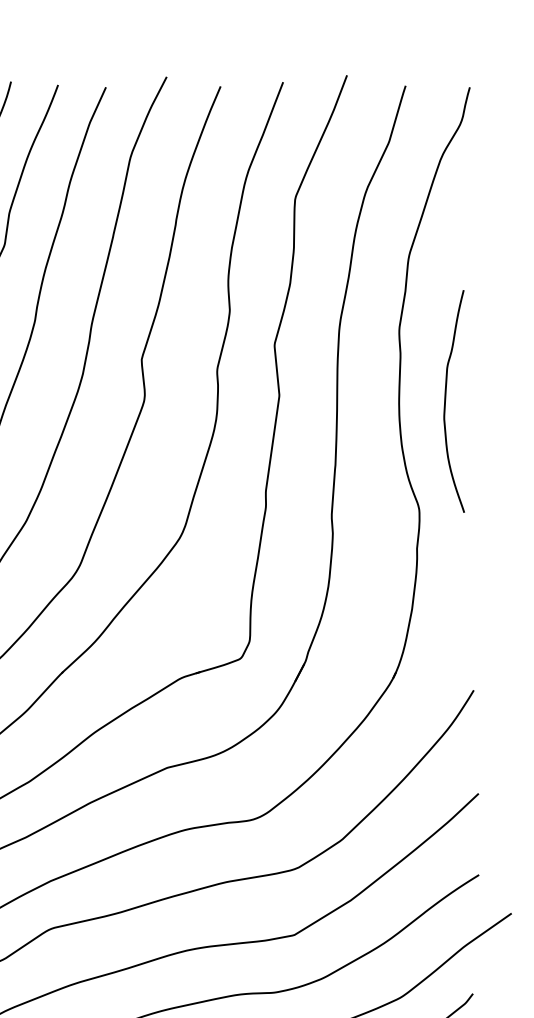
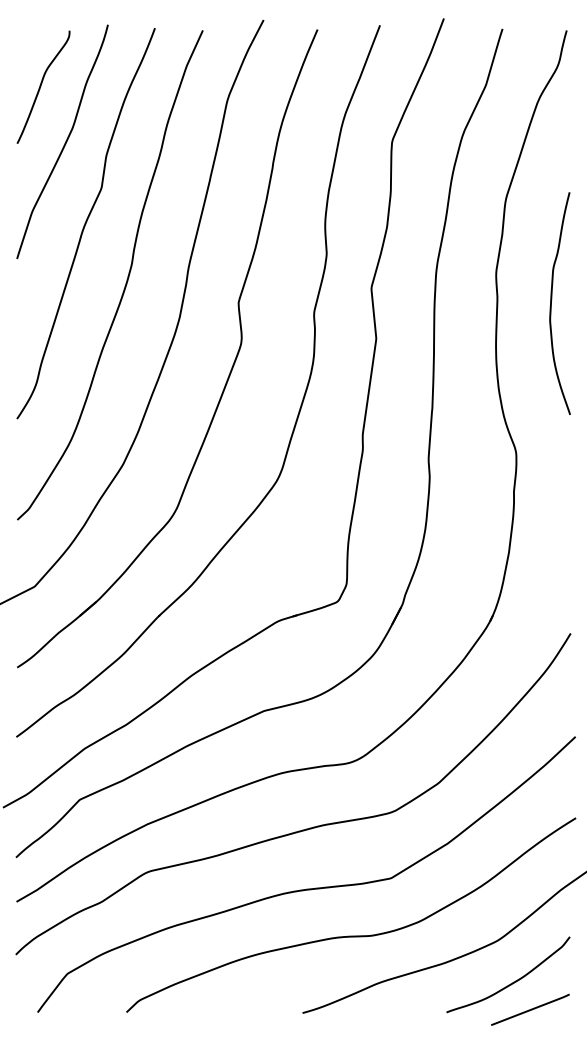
curve: (446, 398) -> (552, 300), moved

